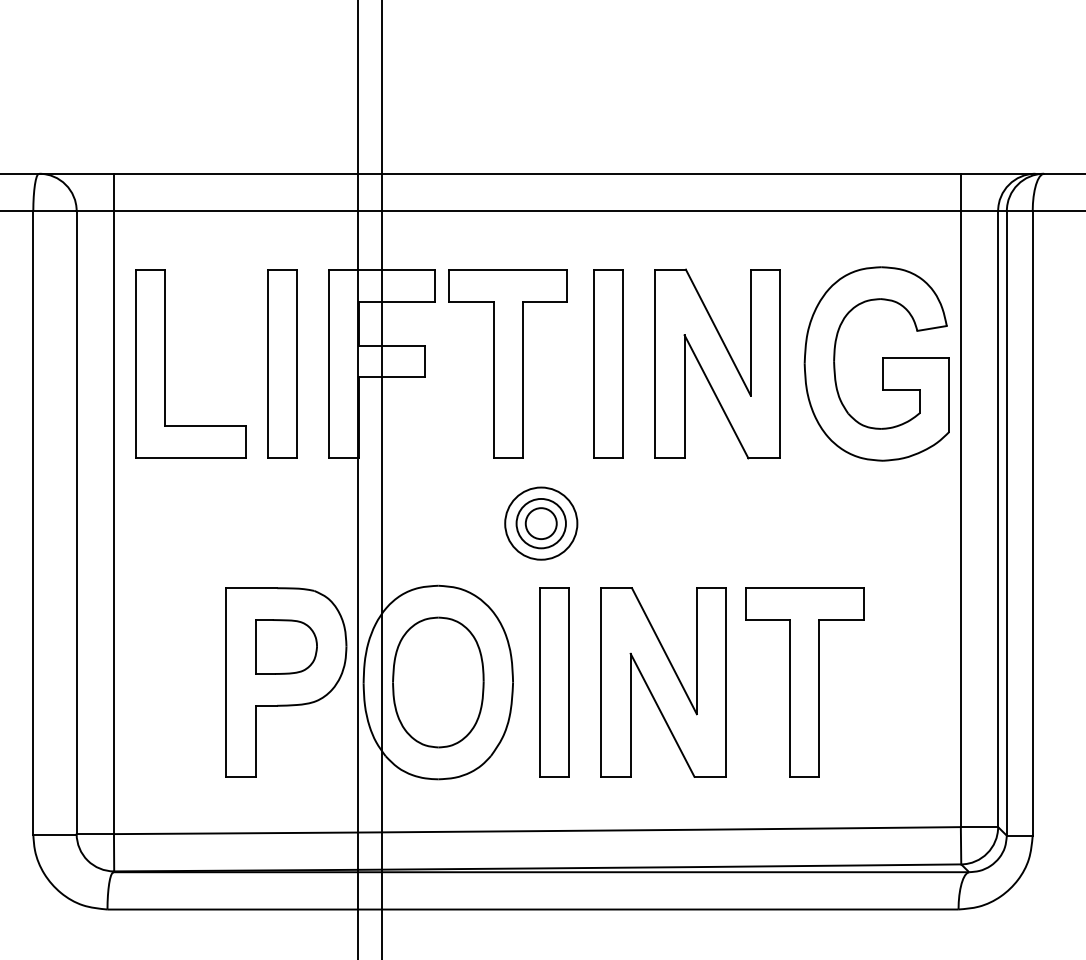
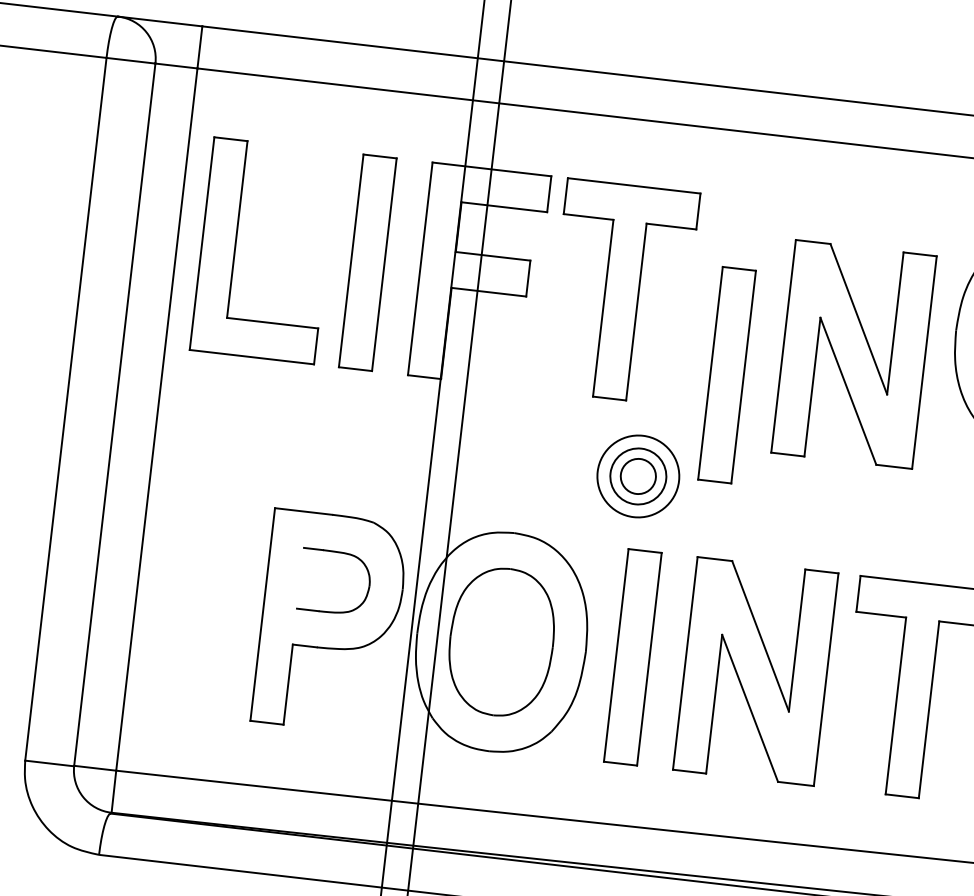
part: (608, 363) -> (726, 374), moved
part: (717, 363) -> (853, 353), moved
line: (255, 646) -> (300, 577), removed

